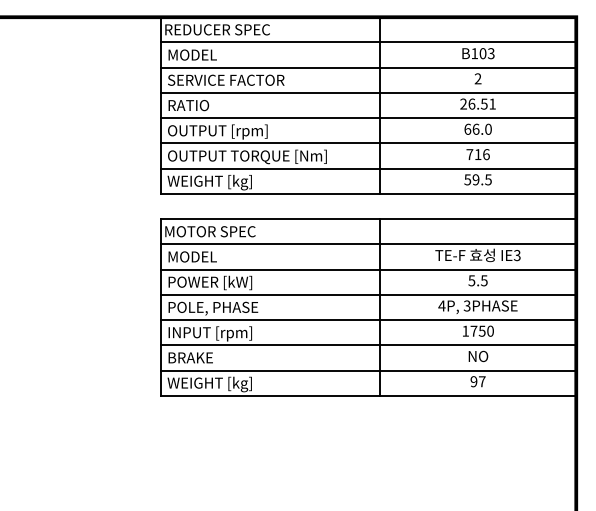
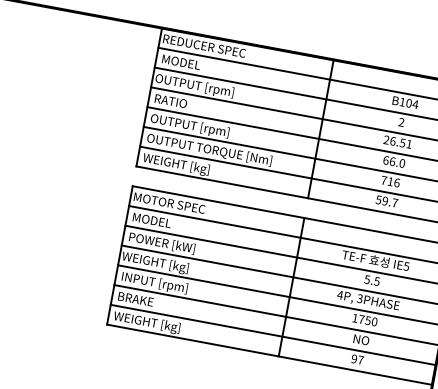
text: (490, 53) -> (414, 104), B103 -> B104
text: (224, 81) -> (202, 87), SERVICE FACTOR -> OUTPUT [rpm]
text: (488, 179) -> (395, 202), 59.5 -> 59.7
text: (517, 255) -> (406, 266), IE3 -> IE5
text: (211, 308) -> (159, 263), POLE, PHASE -> WEIGHT [kg]

